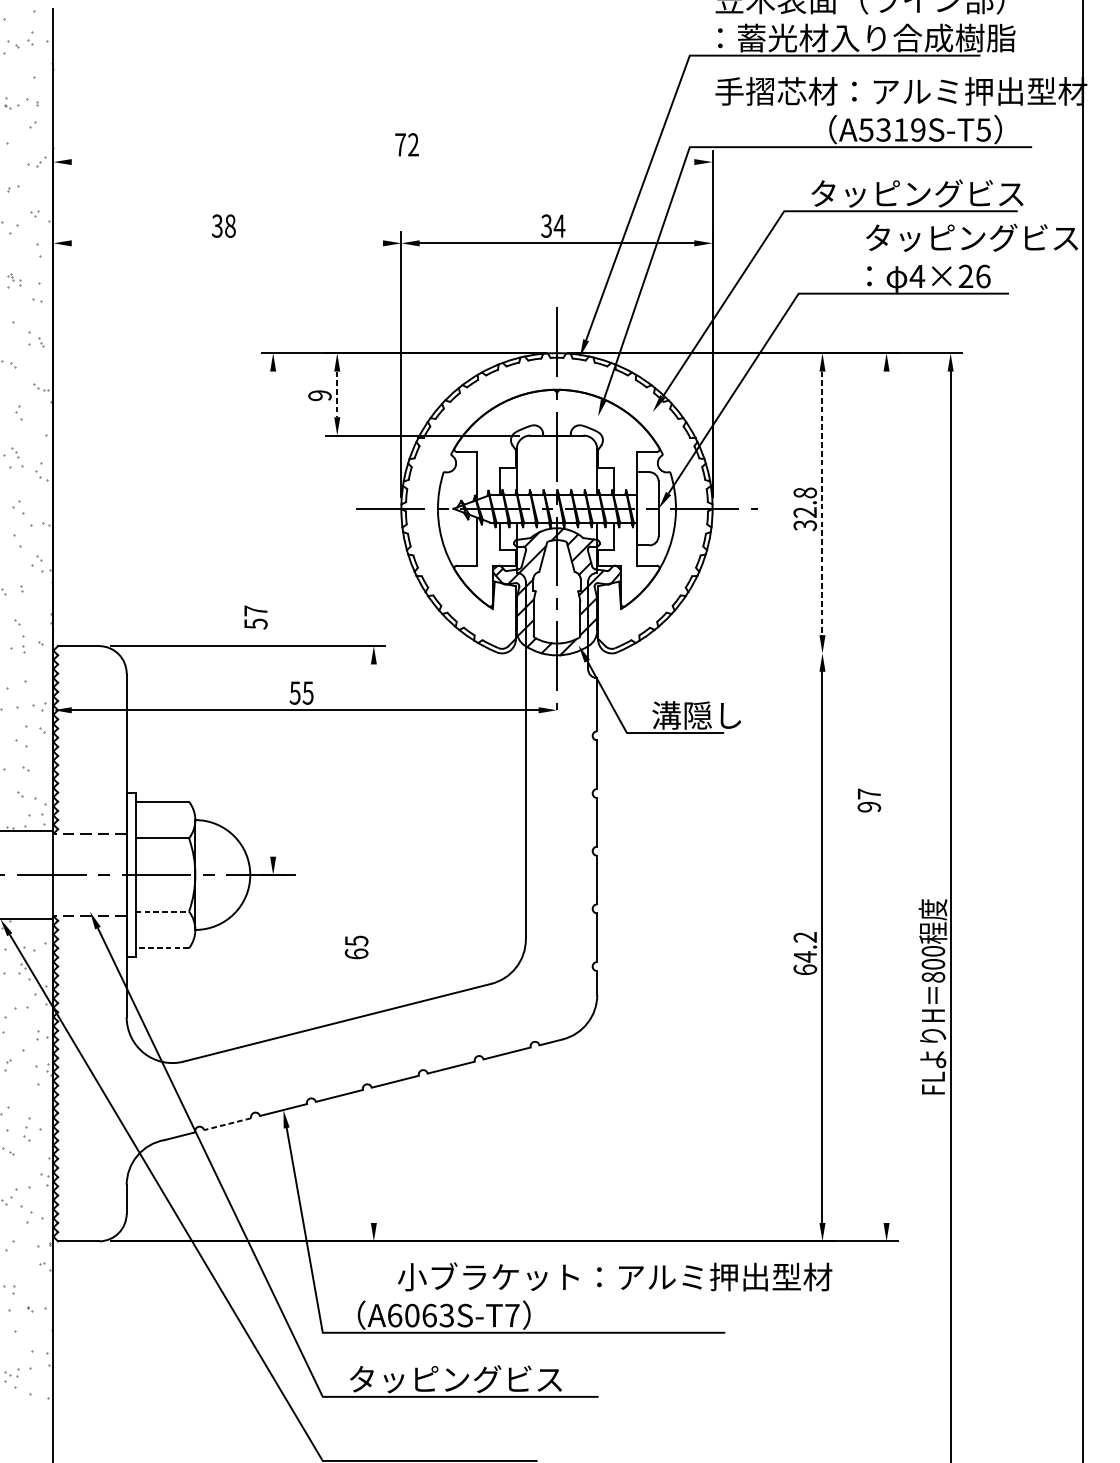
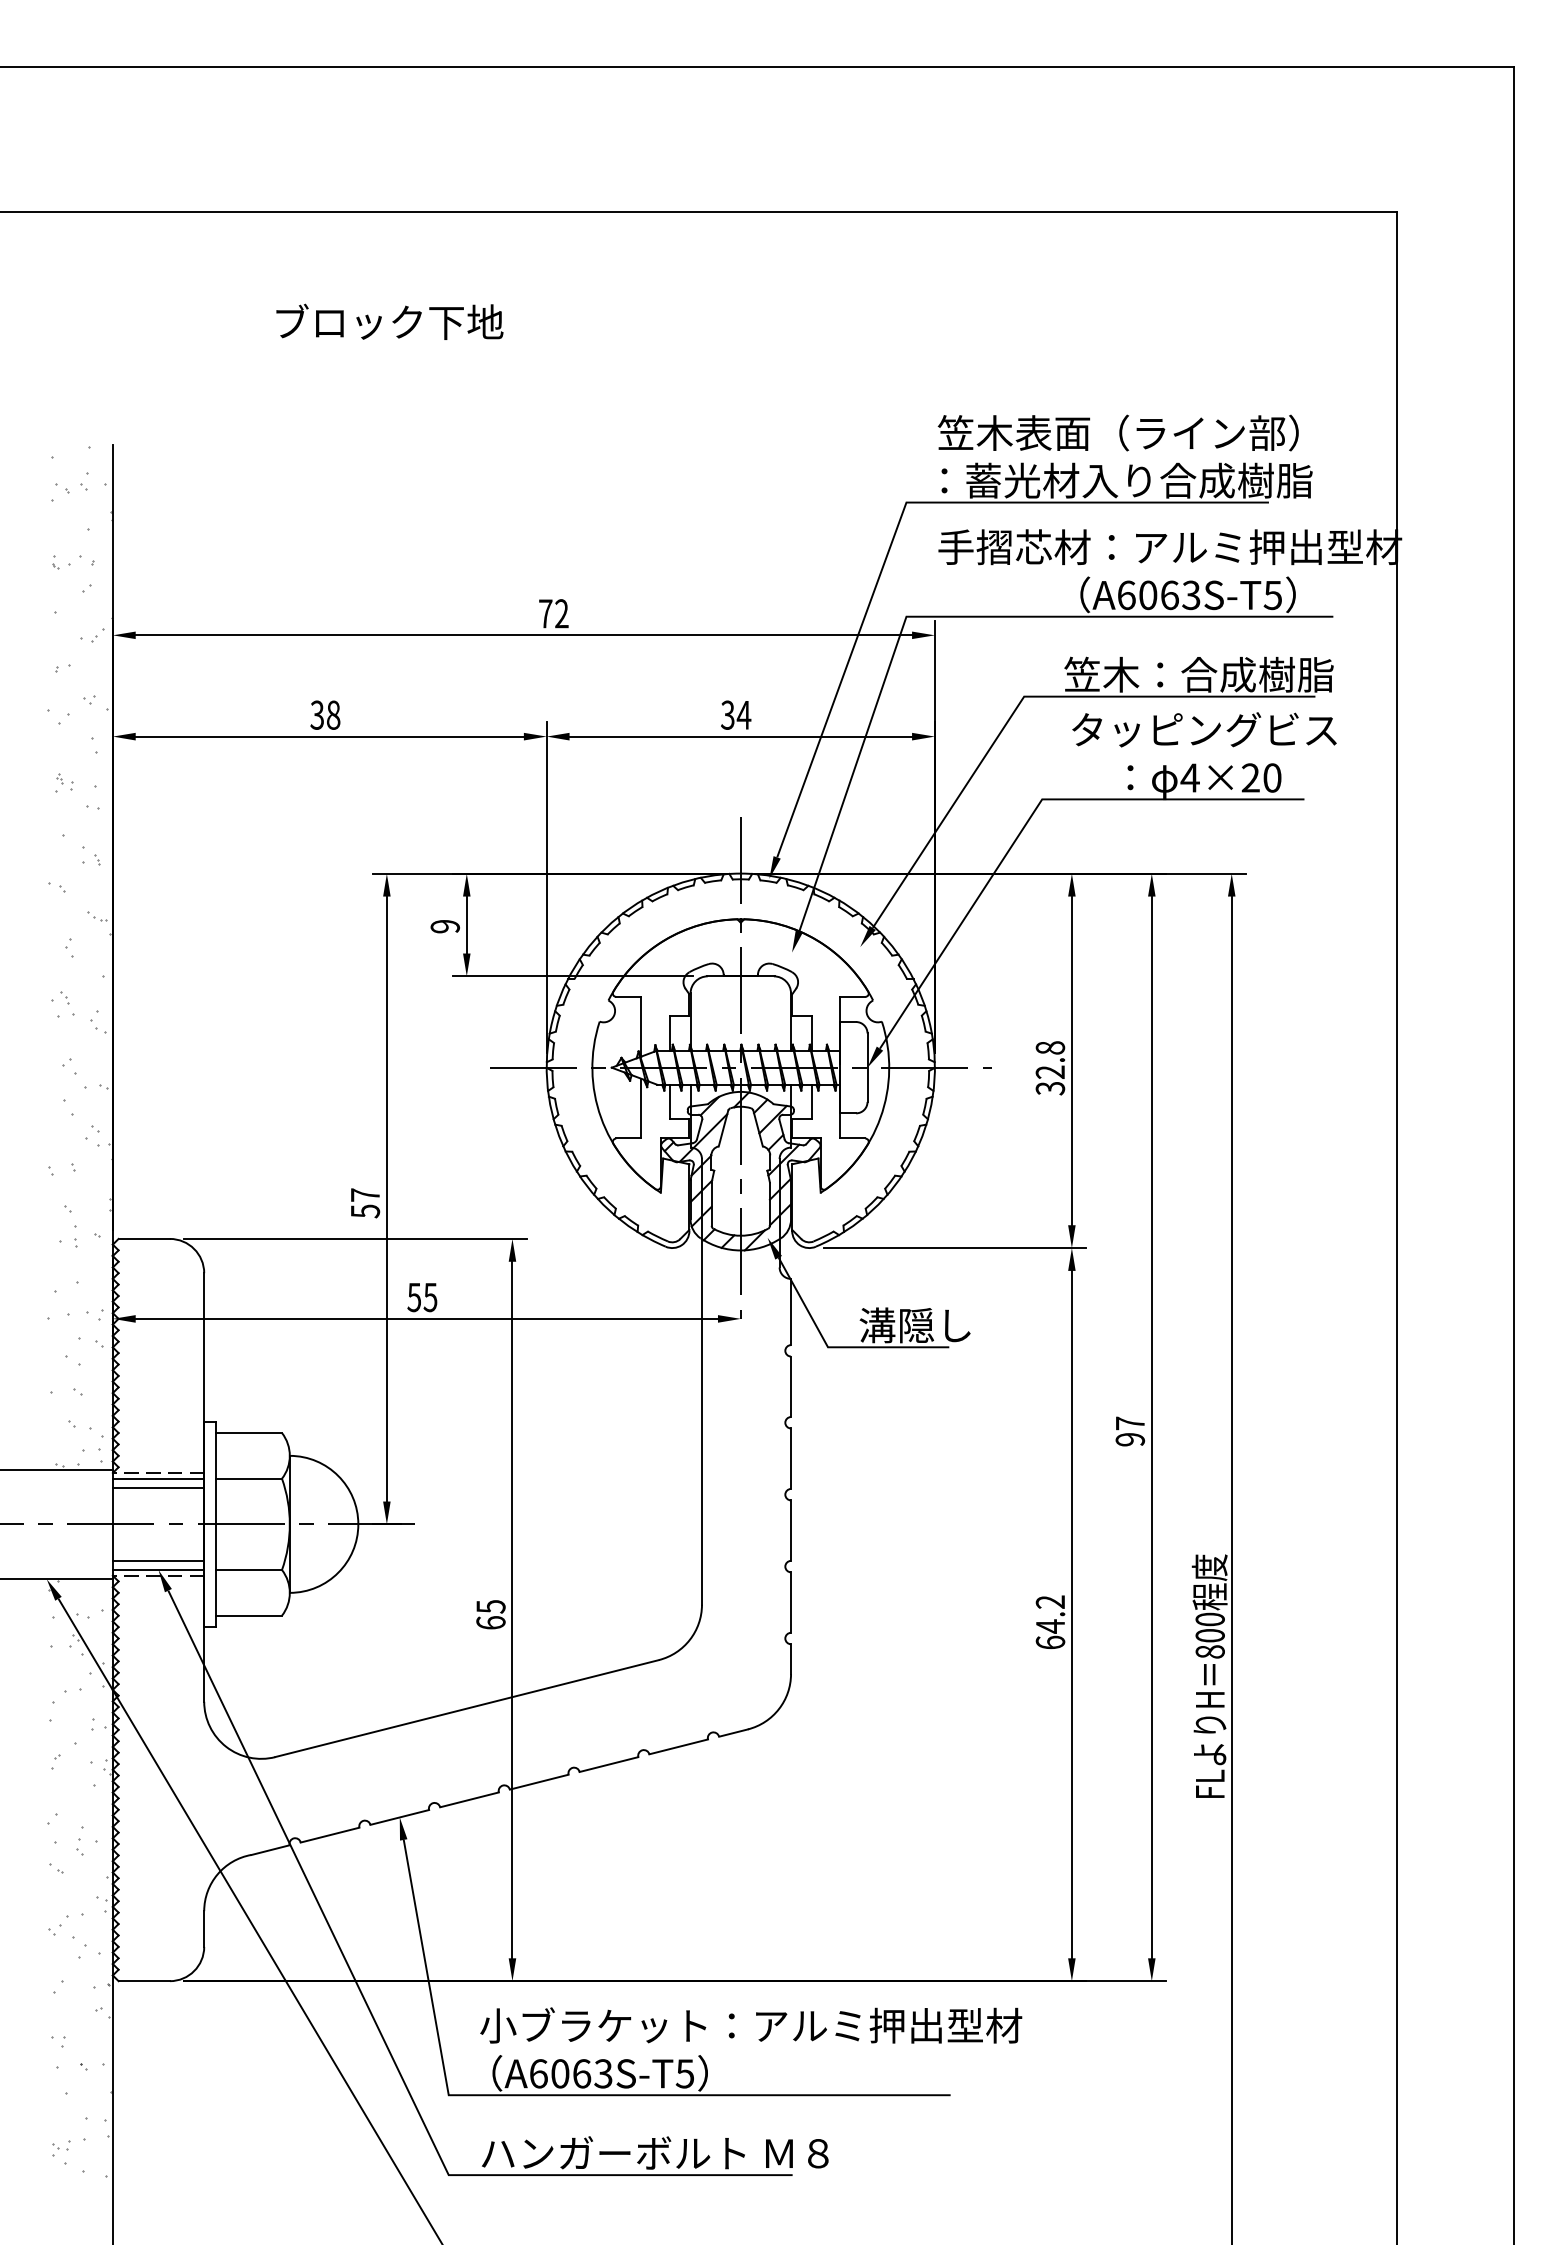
text: (891, 130) -> (1158, 595), A5319S-T5 -> A6063S-T5
line: (382, 162) -> (523, 635), added
text: (921, 193) -> (1195, 674), タッピングビス -> 笠木：合成樹脂
text: (972, 237) -> (1204, 729), moved
line: (227, 243) -> (329, 736), added
text: (983, 276) -> (1272, 777), 4×26 -> 4×20
line: (337, 394) -> (466, 925), dashed -> solid
line: (822, 503) -> (1071, 1061), dashed -> solid
line: (272, 613) -> (386, 1198), added
line: (728, 653) -> (954, 1248), added
line: (886, 797) -> (1151, 1427), added
line: (90, 838) -> (158, 1478), added
line: (90, 845) -> (158, 1487), added
line: (90, 903) -> (158, 1560), added
line: (90, 912) -> (158, 1570), added
line: (163, 912) -> (249, 1570), dashed -> solid
line: (373, 943) -> (512, 1609), added
line: (162, 948) -> (248, 1615), dashed -> solid
line: (227, 1124) -> (329, 1835), dashed -> solid
text: (615, 1276) -> (751, 2025), moved
text: (511, 1315) -> (684, 2073), A6063S-T7 -> A6063S-T5
text: (487, 1378) -> (654, 2152), タッピングビス -> ハンガーボルト Ｍ８

